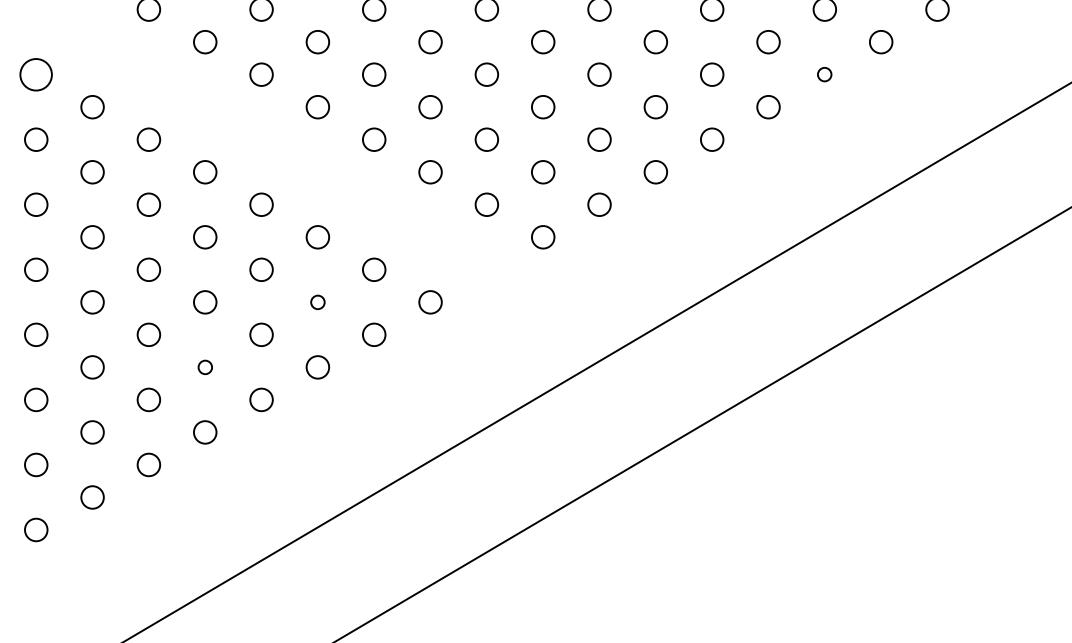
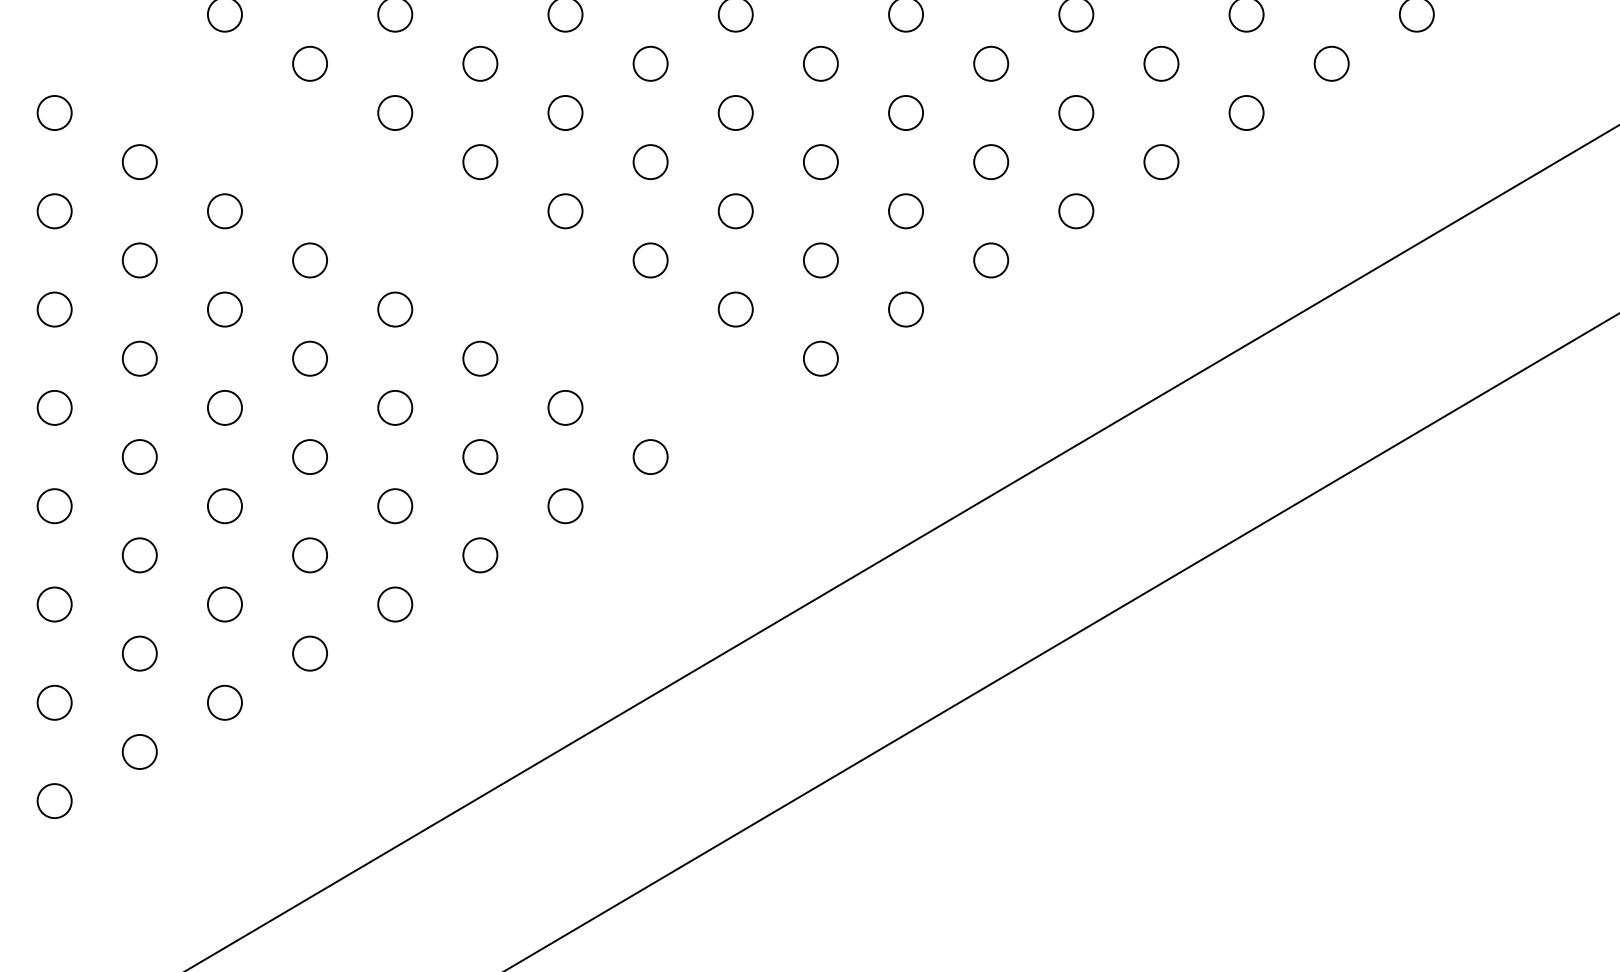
circle: (36, 74) -> (55, 112), size x0.71
circle: (824, 74) -> (1246, 112), size x1.67
circle: (317, 302) -> (479, 457), size x1.67
circle: (205, 367) -> (310, 555), size x1.67

